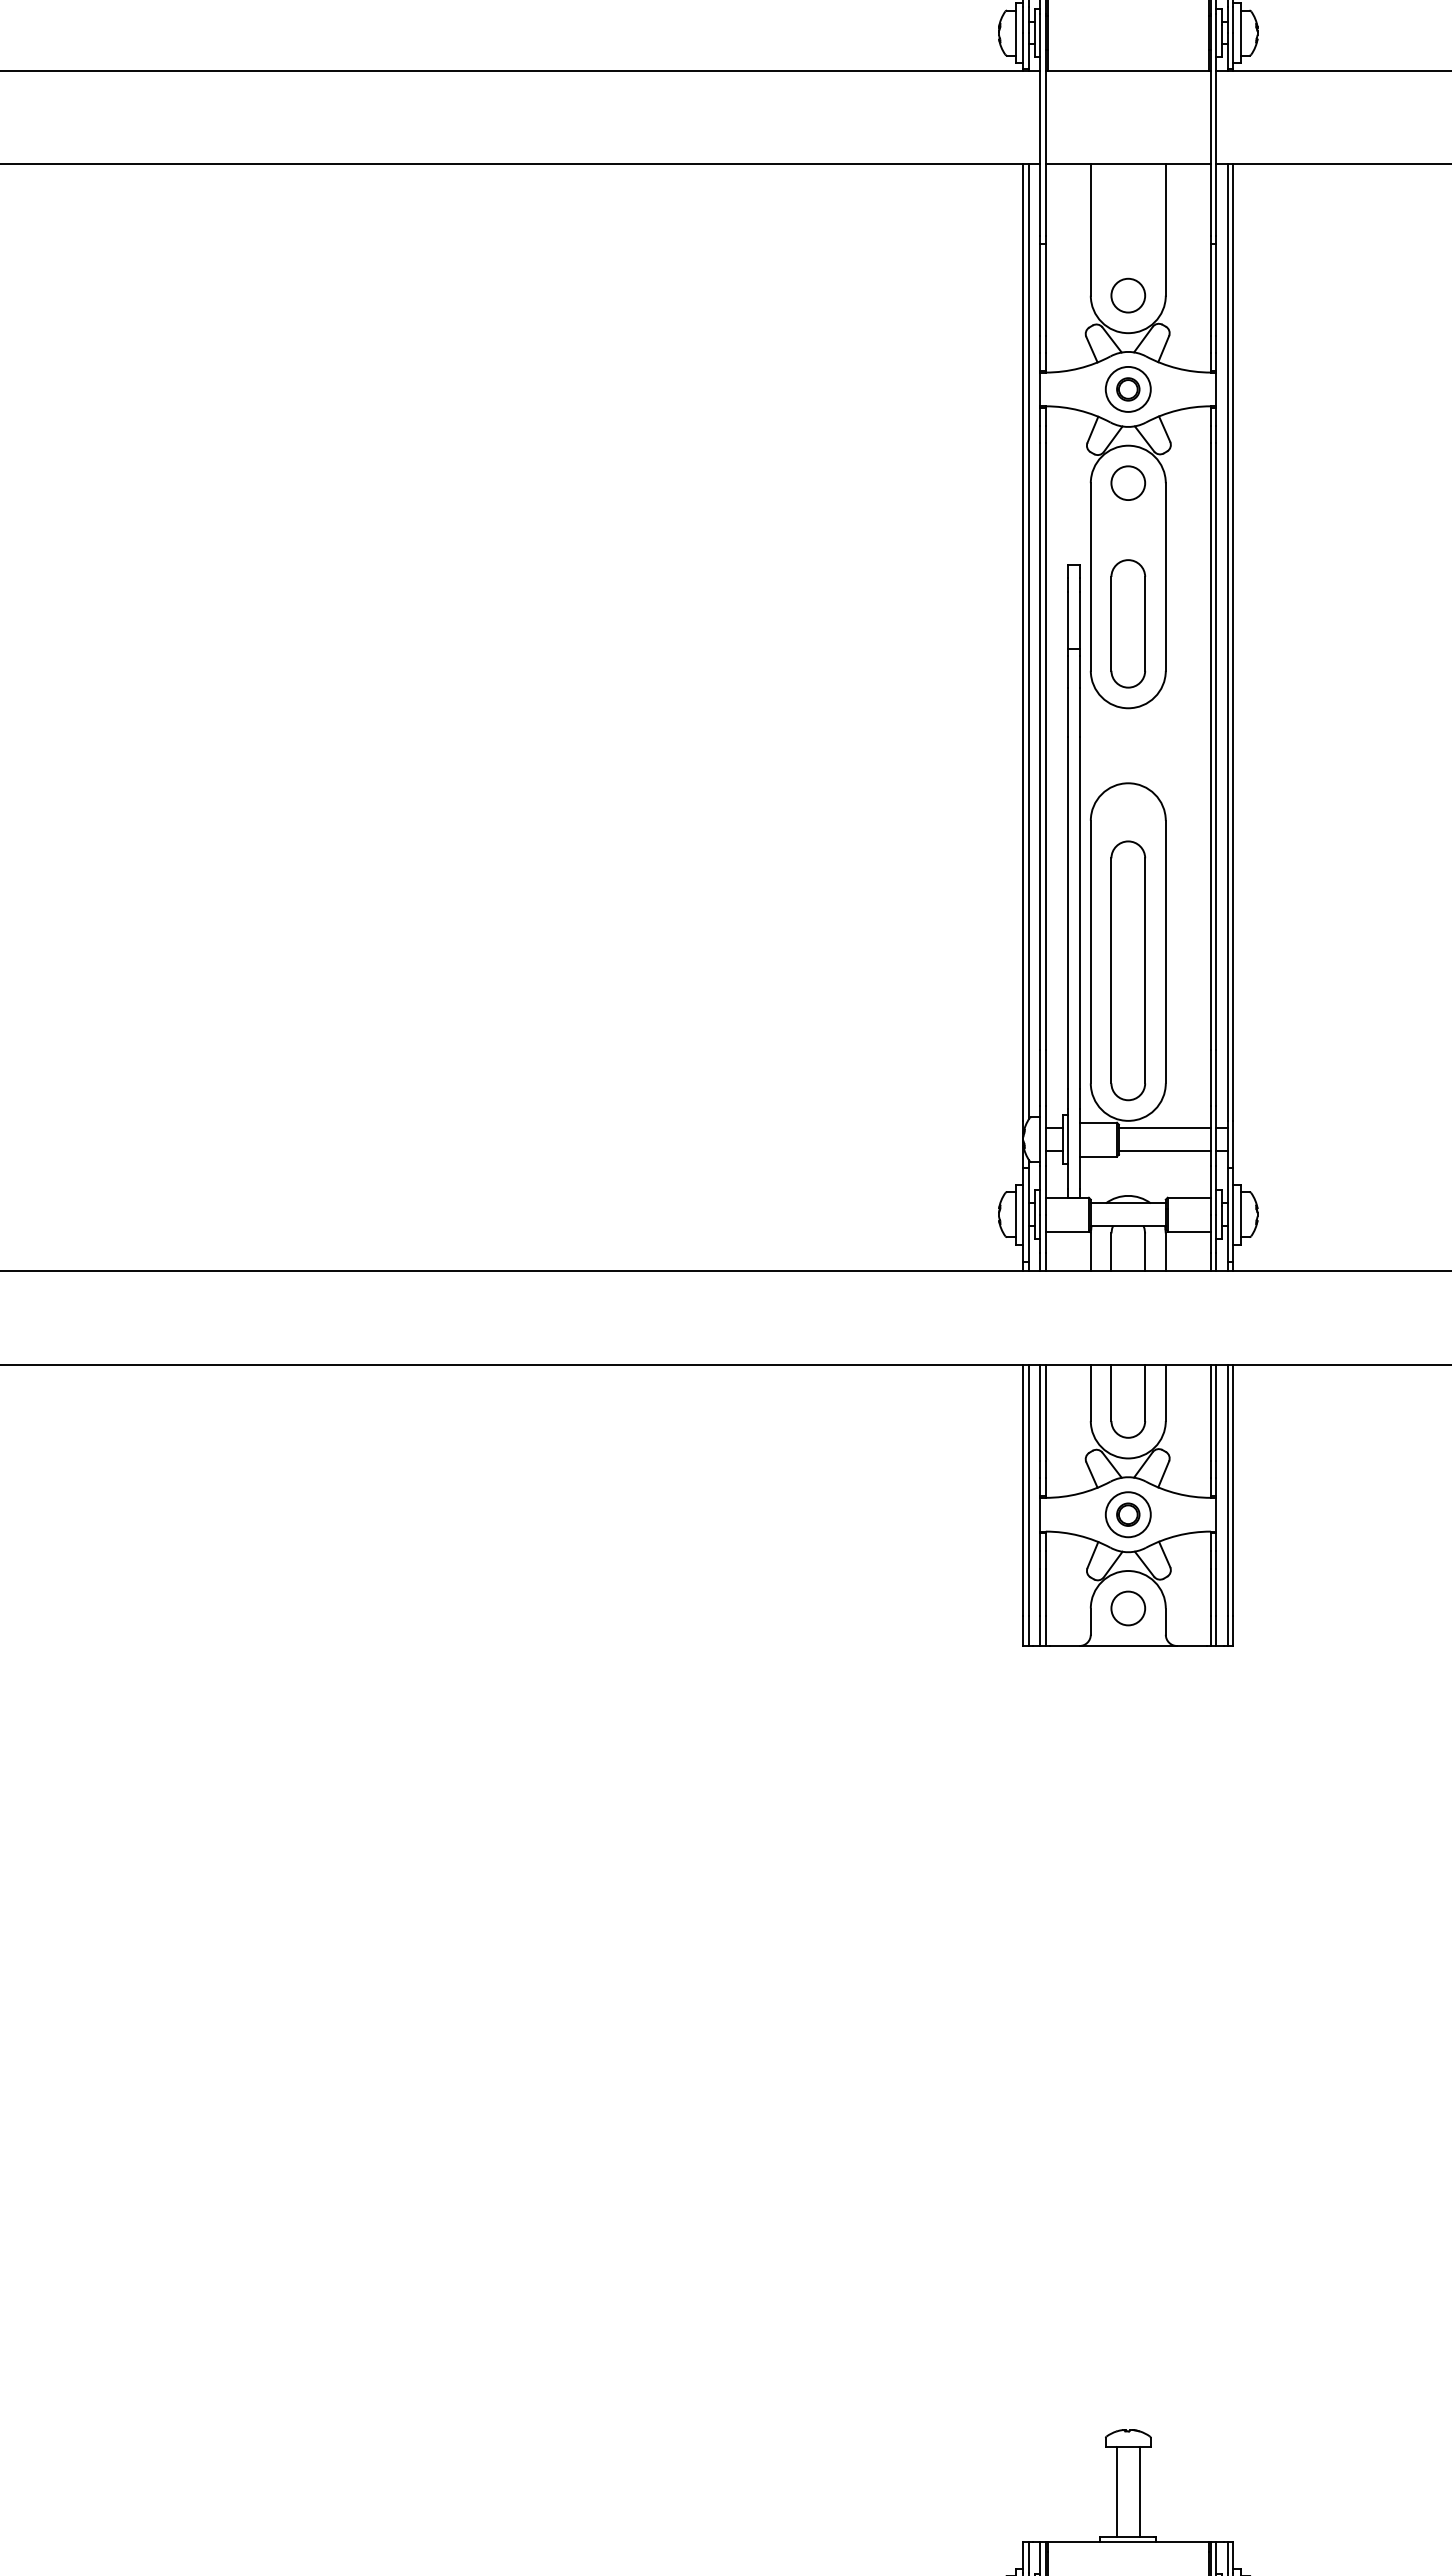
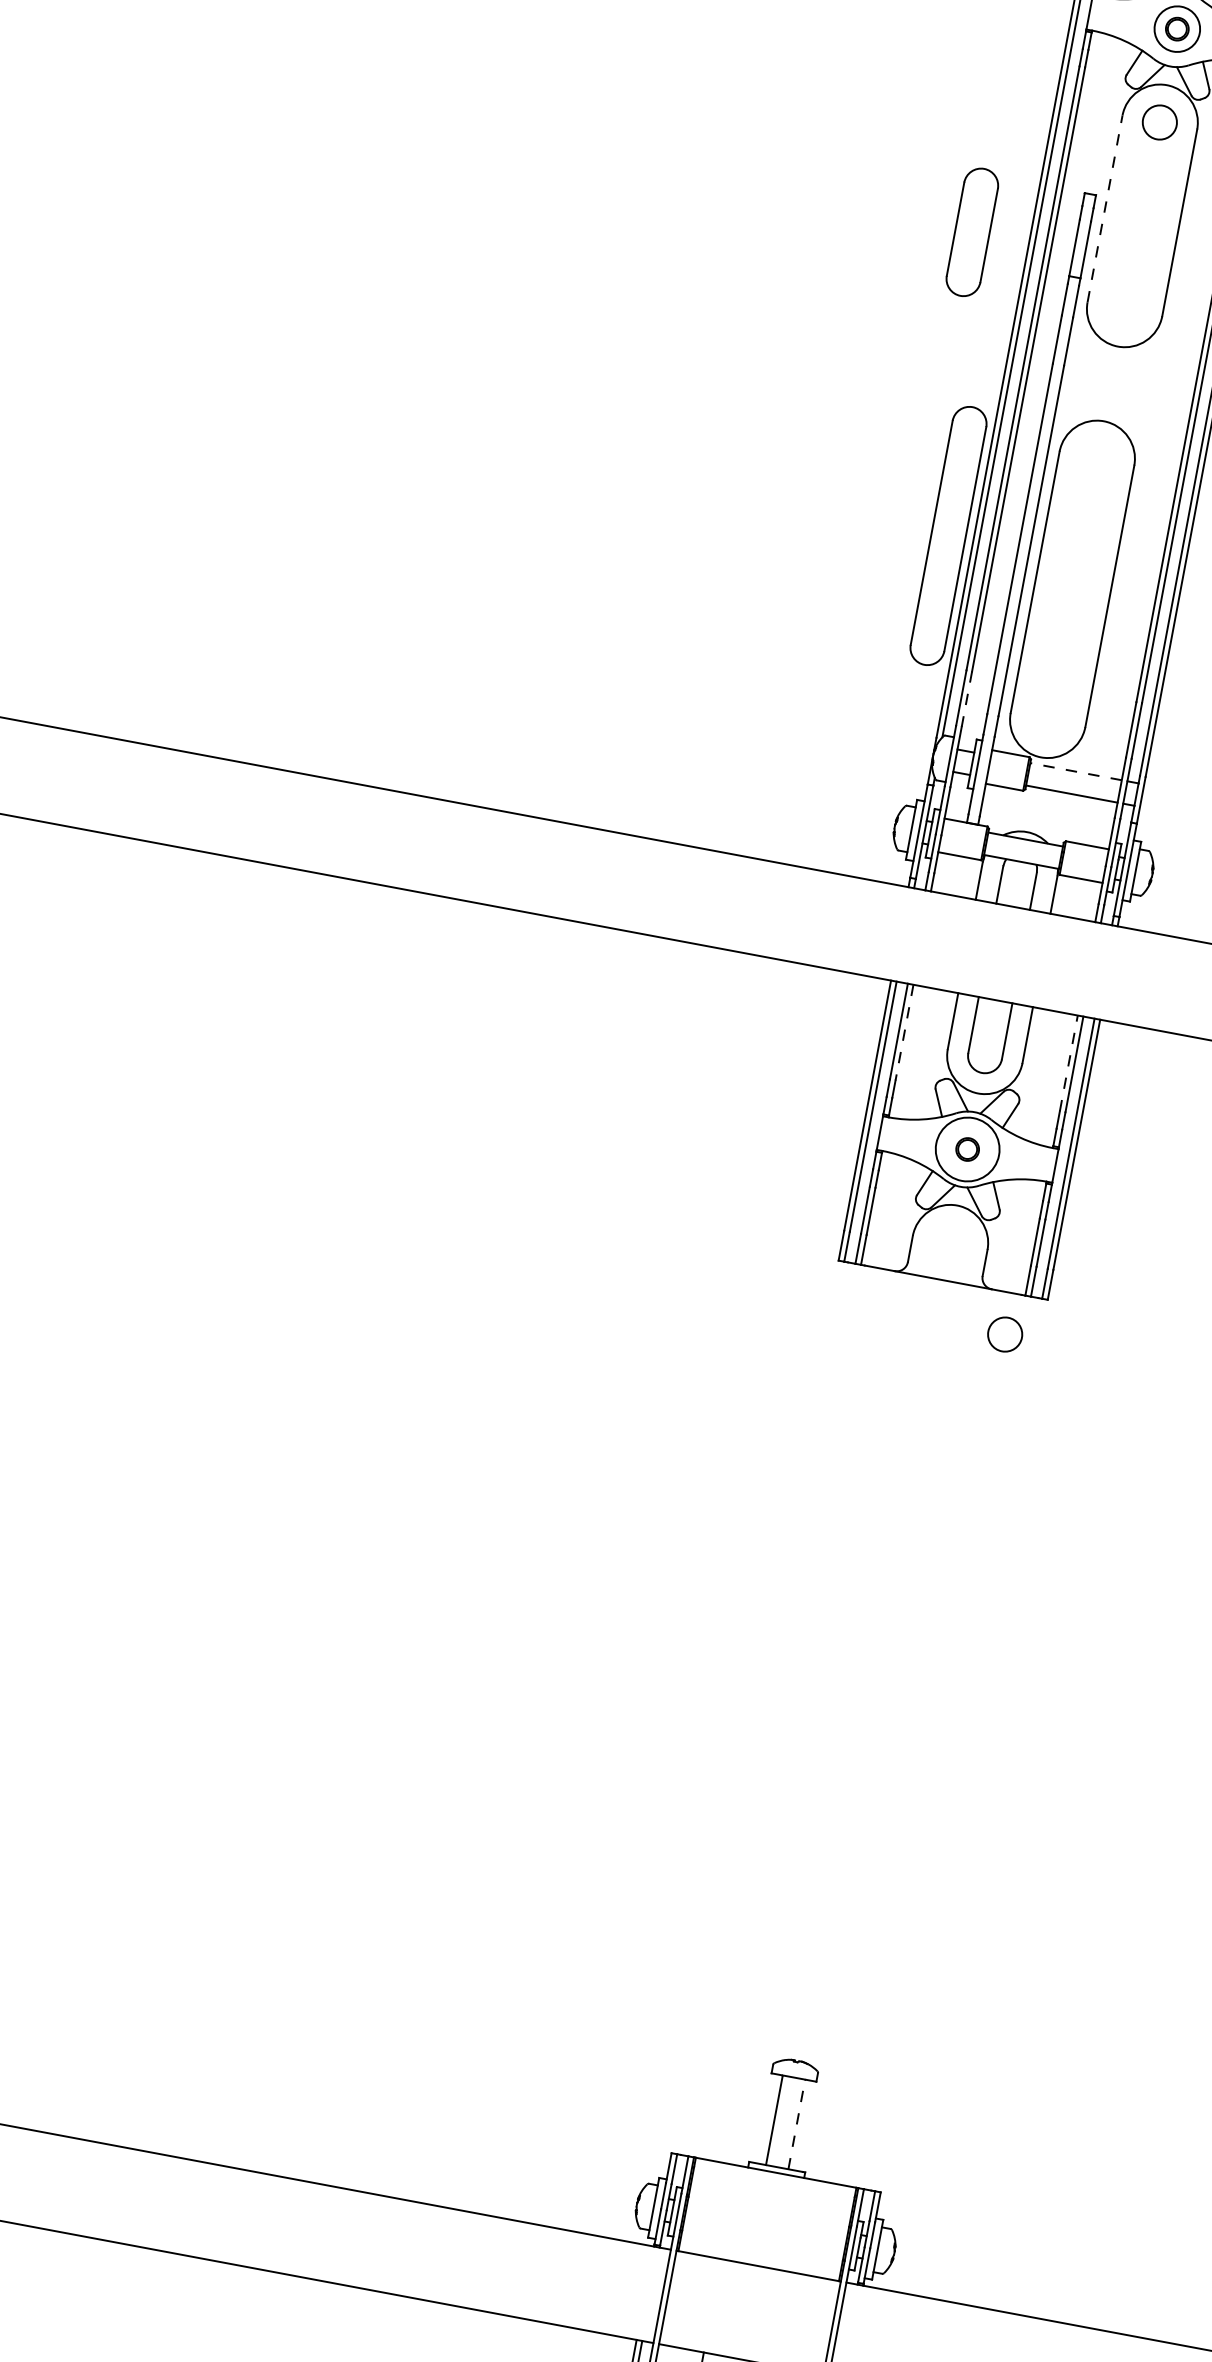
line: (1090, 577) -> (1104, 209), solid -> dashed
part: (1128, 623) -> (972, 232), moved
part: (1128, 970) -> (948, 535), moved
line: (1045, 1077) -> (966, 698), solid -> dashed
line: (1164, 1128) -> (1075, 771), solid -> dashed
line: (1210, 1412) -> (1068, 1063), solid -> dashed
line: (1045, 1413) -> (904, 1033), solid -> dashed
circle: (1127, 1514) -> (966, 1149), size x1.4
circle: (1128, 1608) -> (1005, 1334), moved
line: (1139, 2492) -> (796, 2125), solid -> dashed

